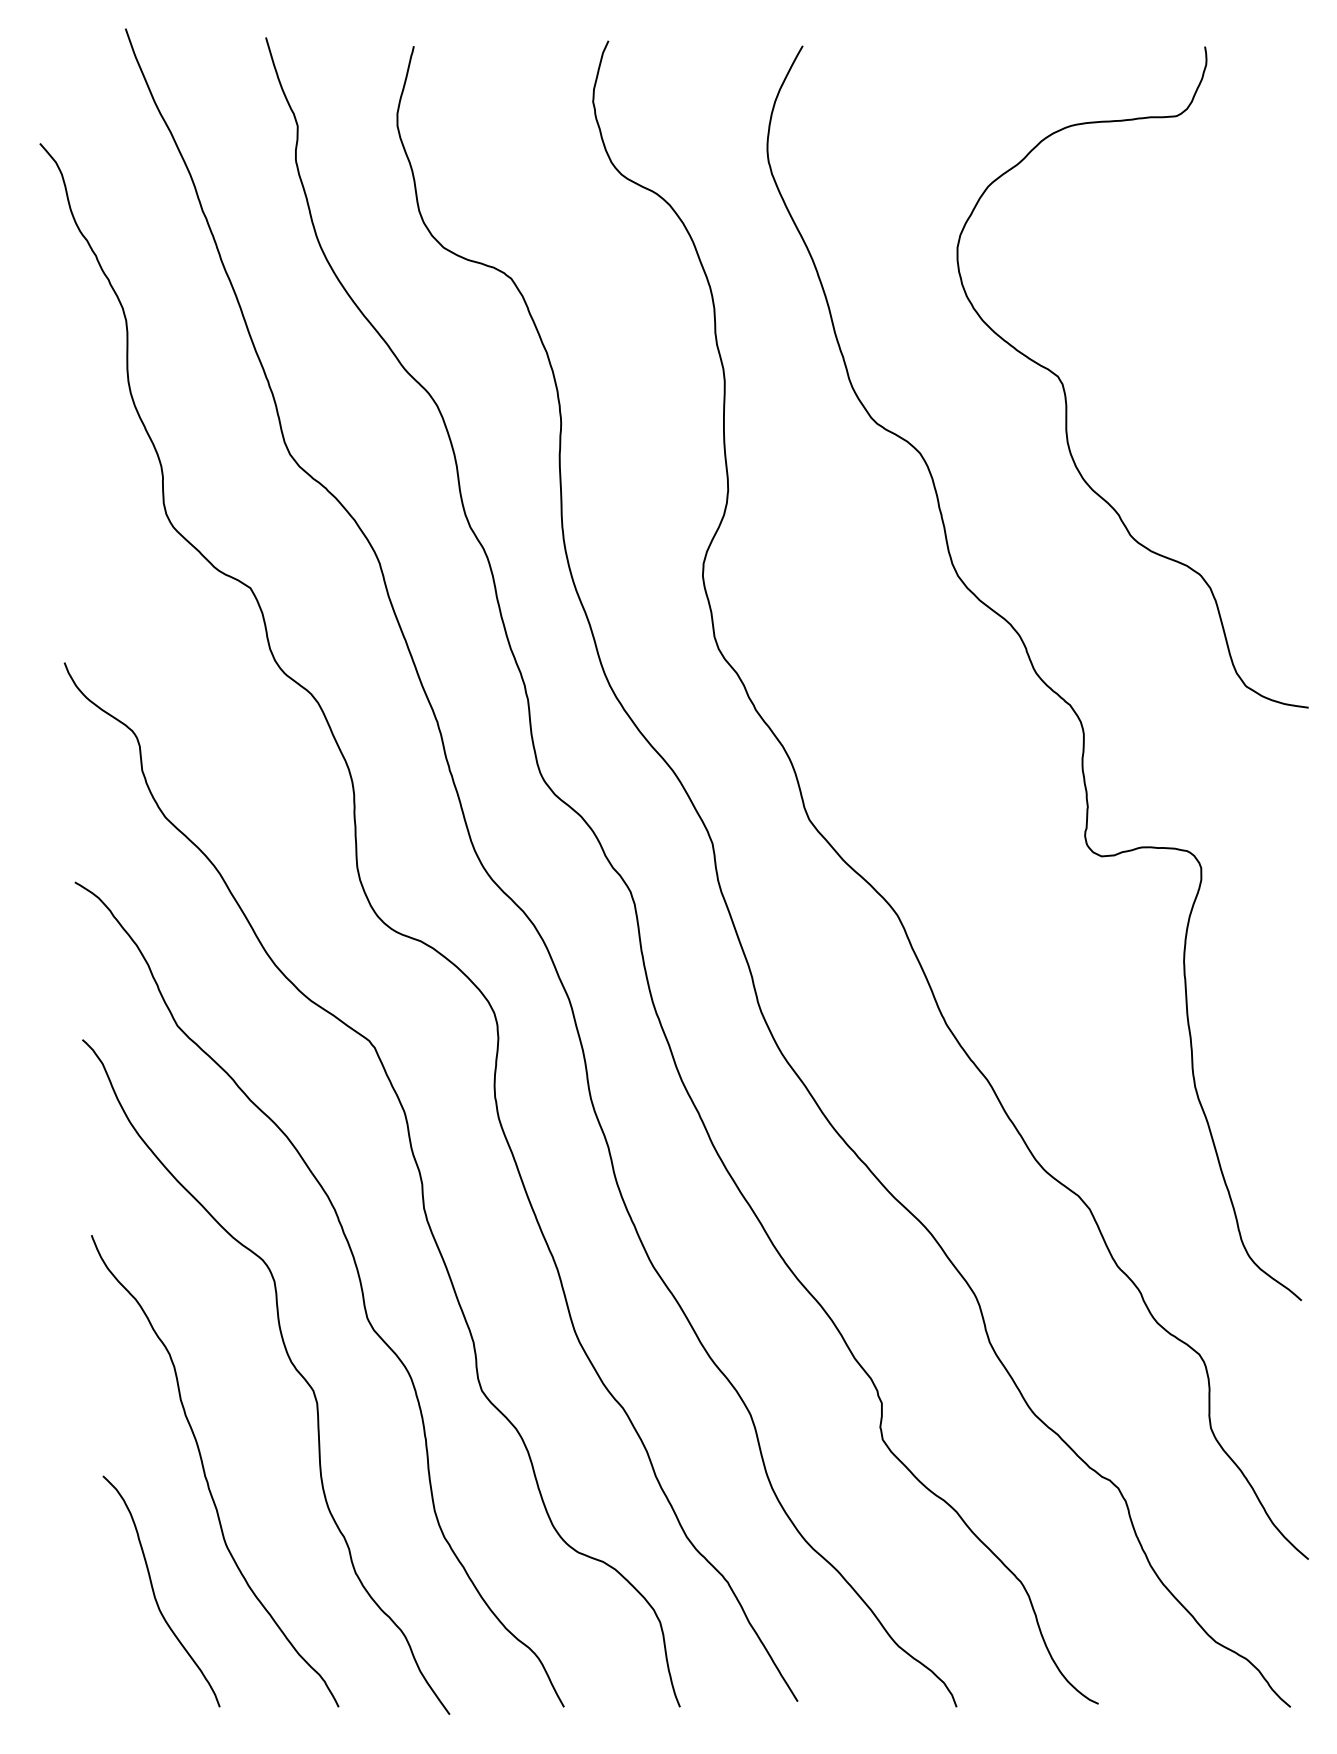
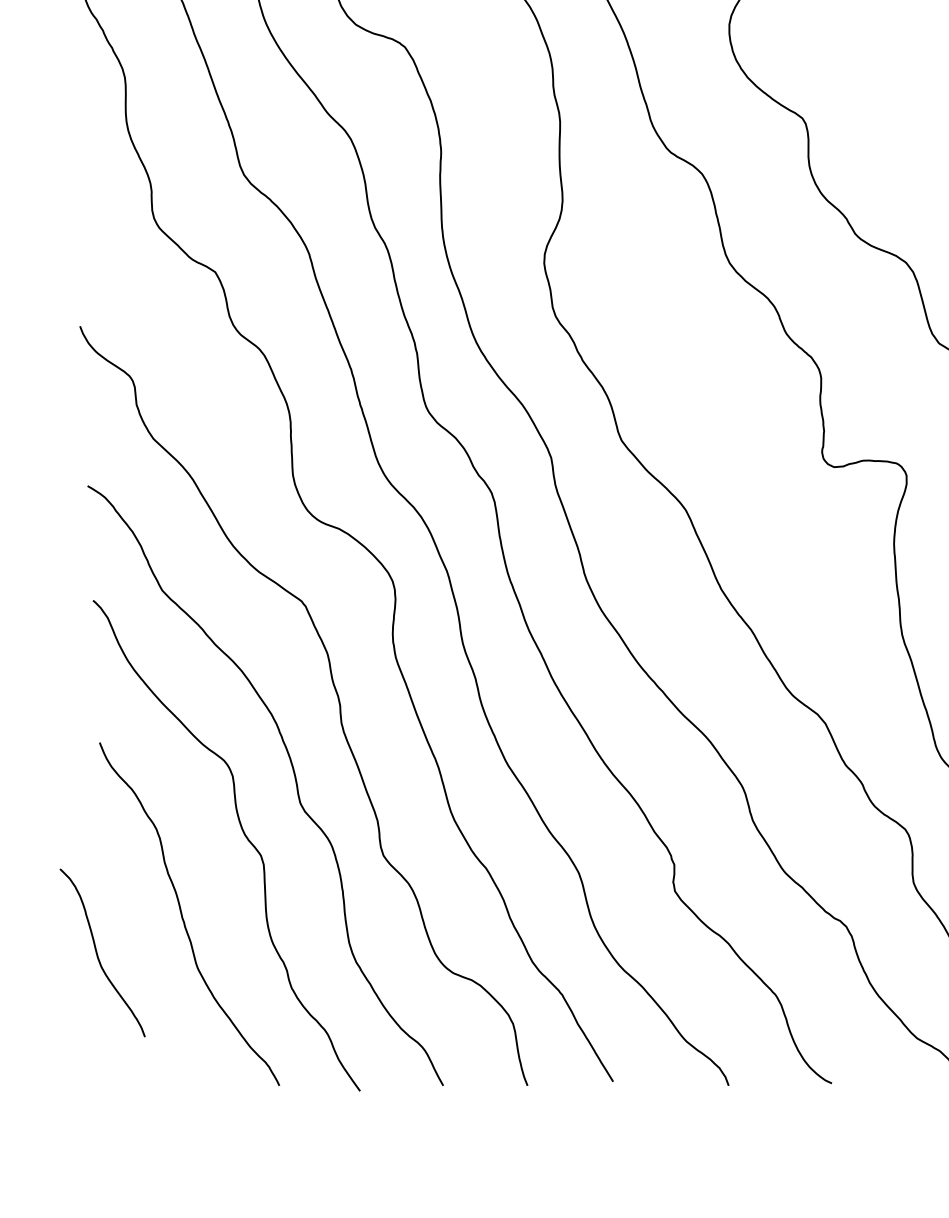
curve: (155, 1594) -> (98, 955), moved

